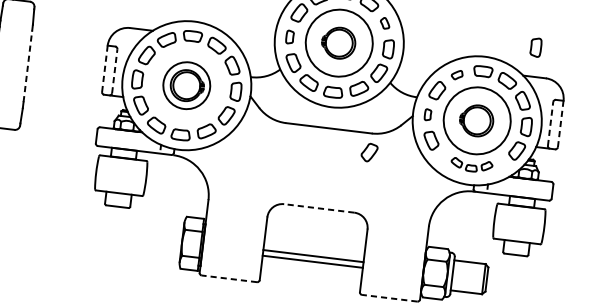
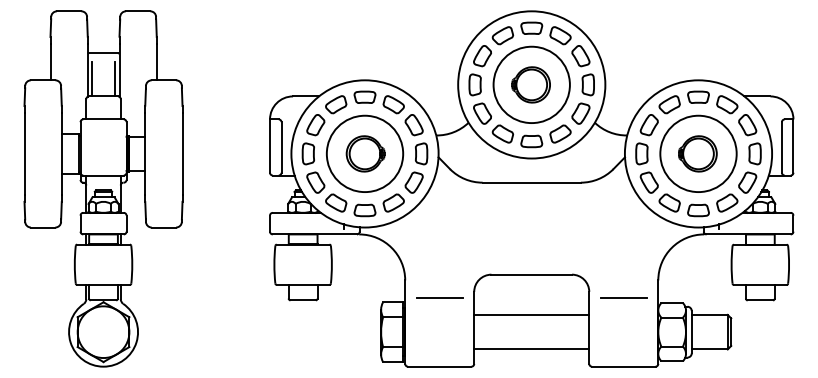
part: (384, 23) -> (580, 56), size x1.67
part: (289, 36) -> (474, 84), size x1.43
part: (535, 47) -> (754, 62), removed
line: (27, 66) -> (182, 153), dashed -> solid
line: (105, 69) -> (270, 146), dashed -> solid
line: (114, 70) -> (281, 146), dashed -> solid
part: (457, 74) -> (669, 104), size x1.67
circle: (186, 85) -> (364, 153), size x1.43
part: (427, 114) -> (641, 153), size x1.67
line: (550, 123) -> (781, 146), dashed -> solid
line: (560, 124) -> (793, 146), dashed -> solid
part: (369, 152) -> (580, 204), removed
part: (471, 165) -> (698, 205), size x1.67
line: (319, 208) -> (531, 274), dashed -> solid
line: (236, 218) -> (439, 297), added
line: (396, 237) -> (623, 297), added
line: (313, 256) -> (531, 349), moved
line: (312, 261) -> (531, 314), moved
line: (229, 278) -> (439, 366), dashed -> solid
line: (389, 298) -> (623, 366), dashed -> solid

